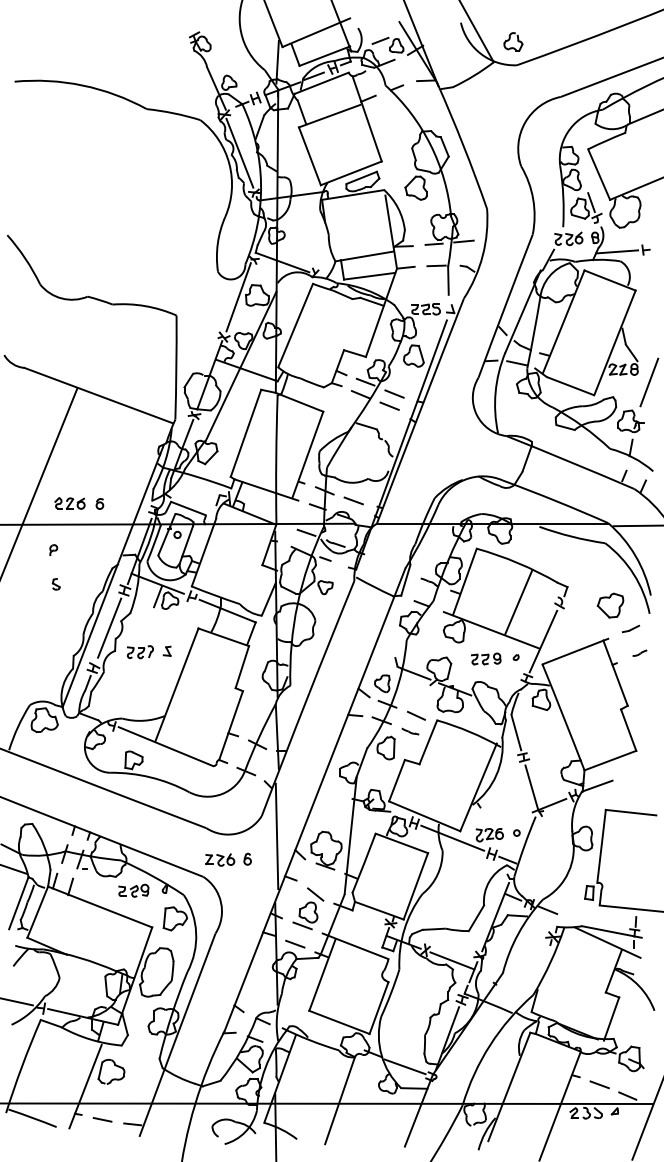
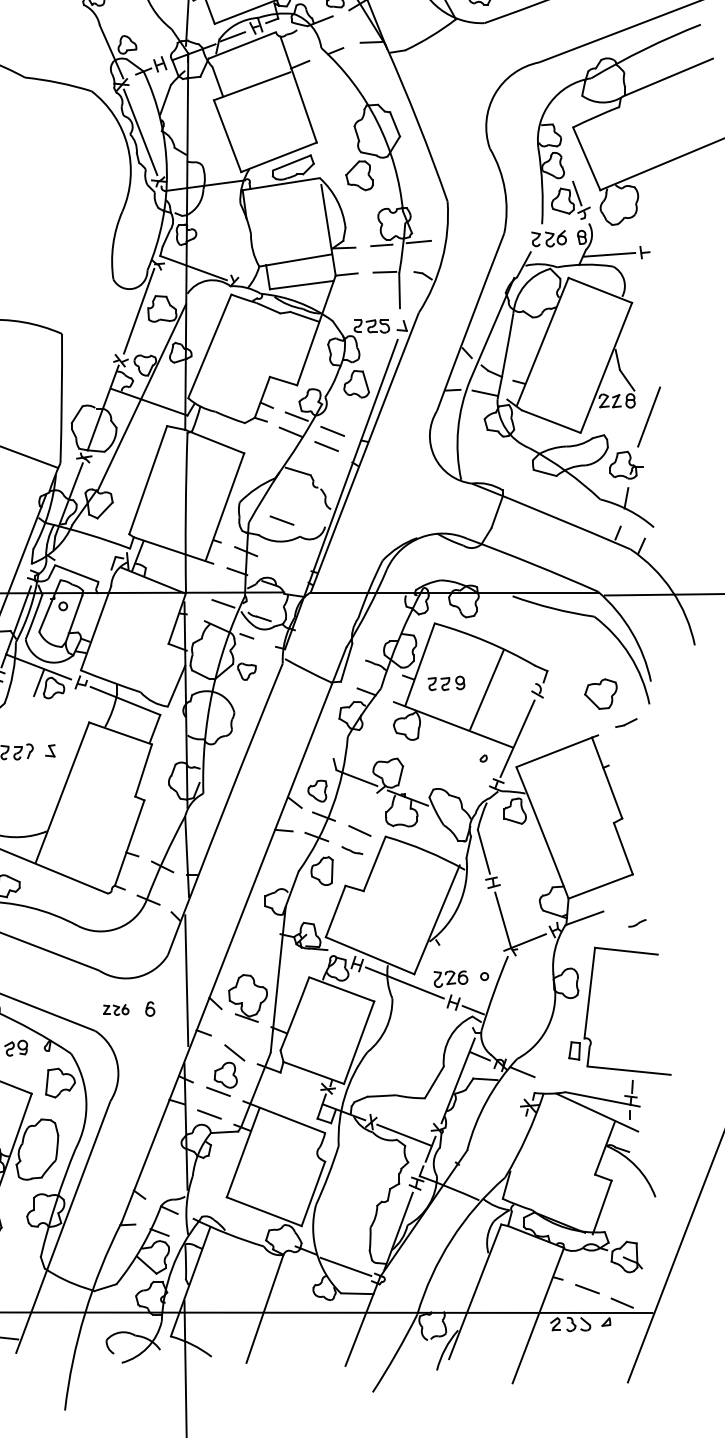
line: (353, 500) -> (281, 520), moved
line: (640, 652) -> (638, 922), moved
part: (486, 658) -> (446, 682), moved
part: (220, 859) -> (116, 1009), size x0.7

